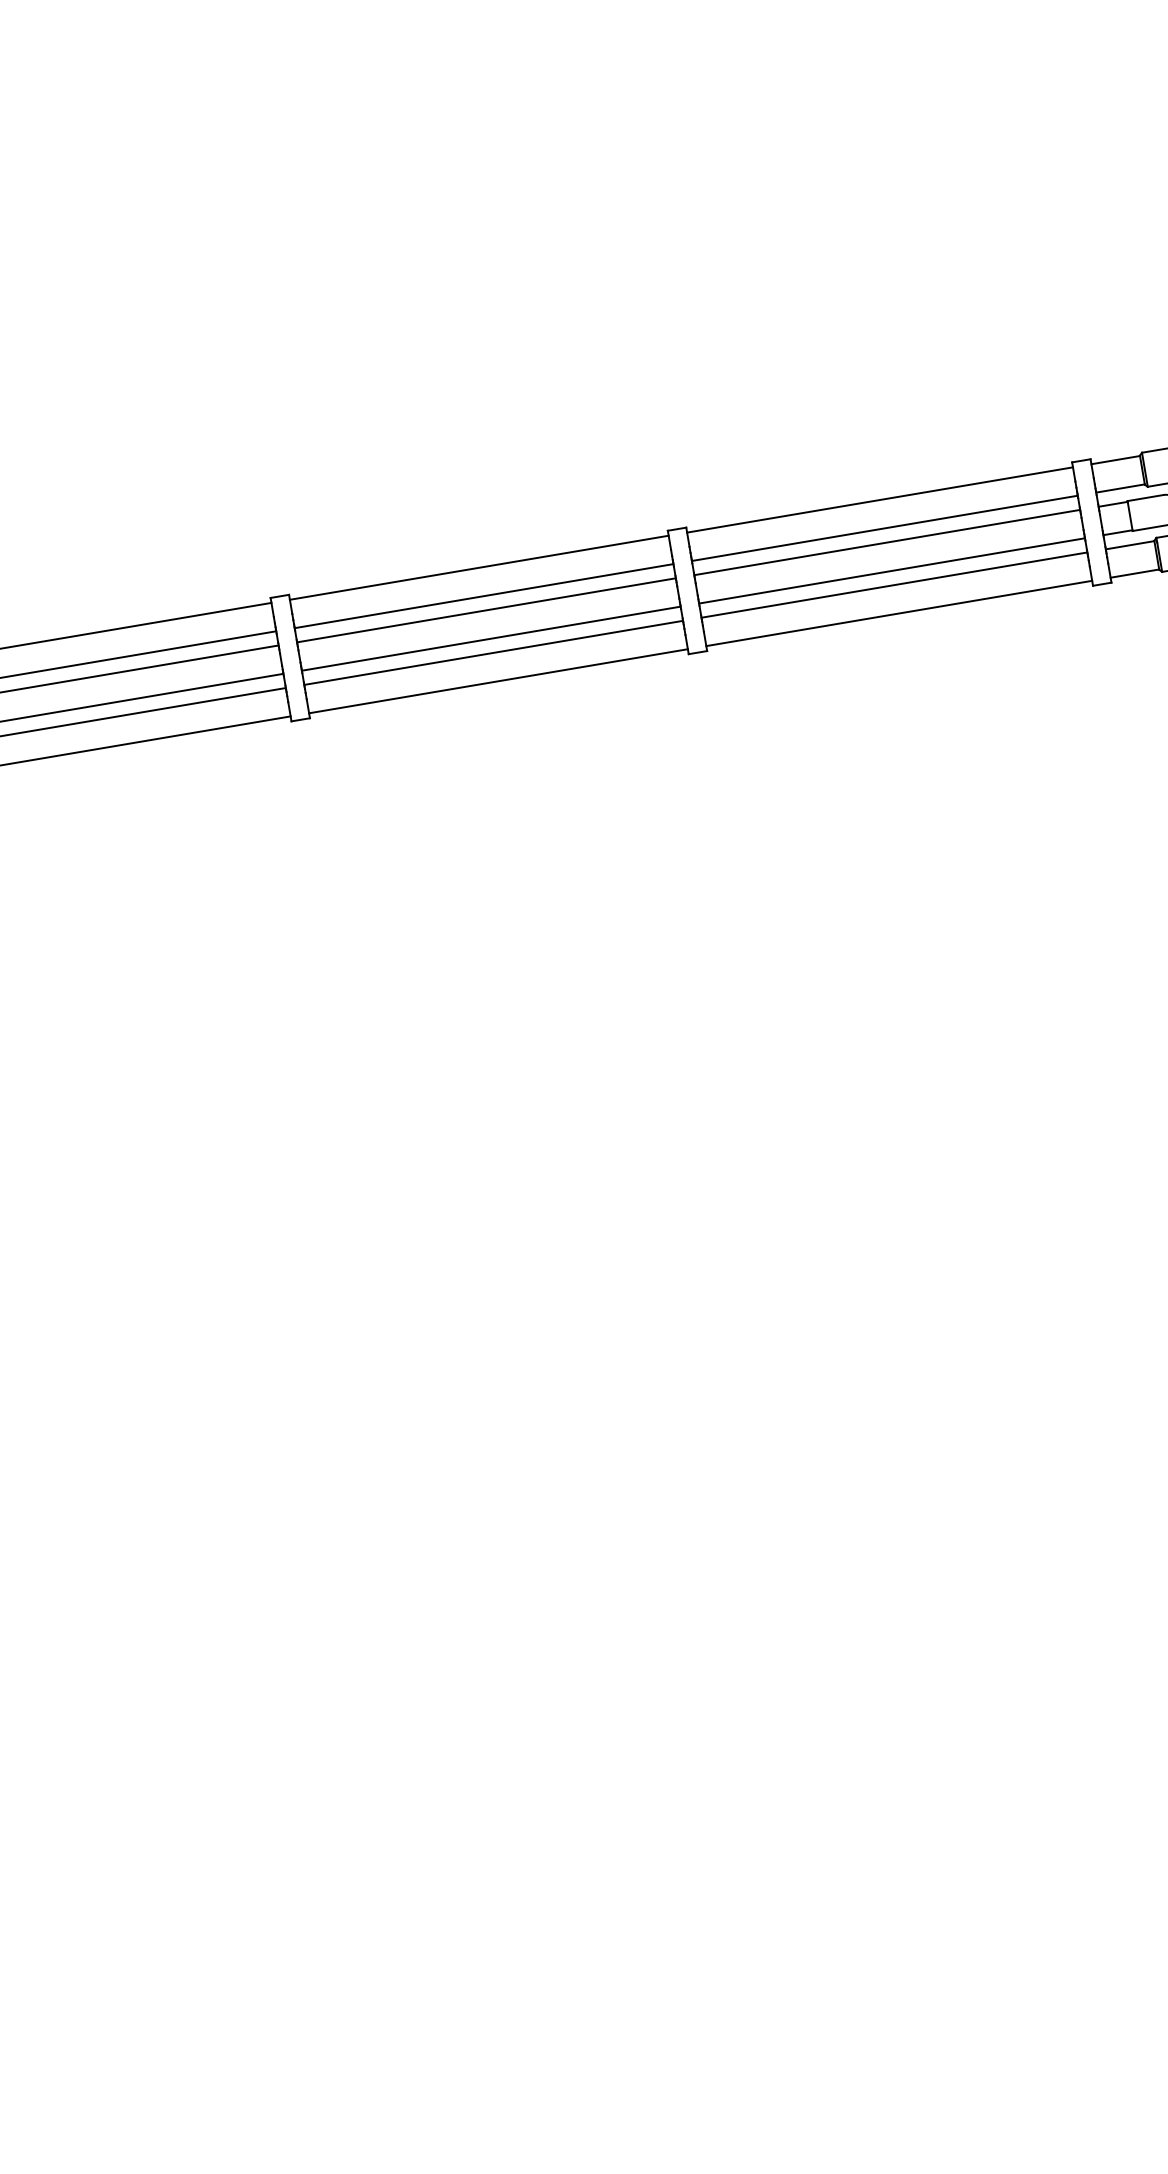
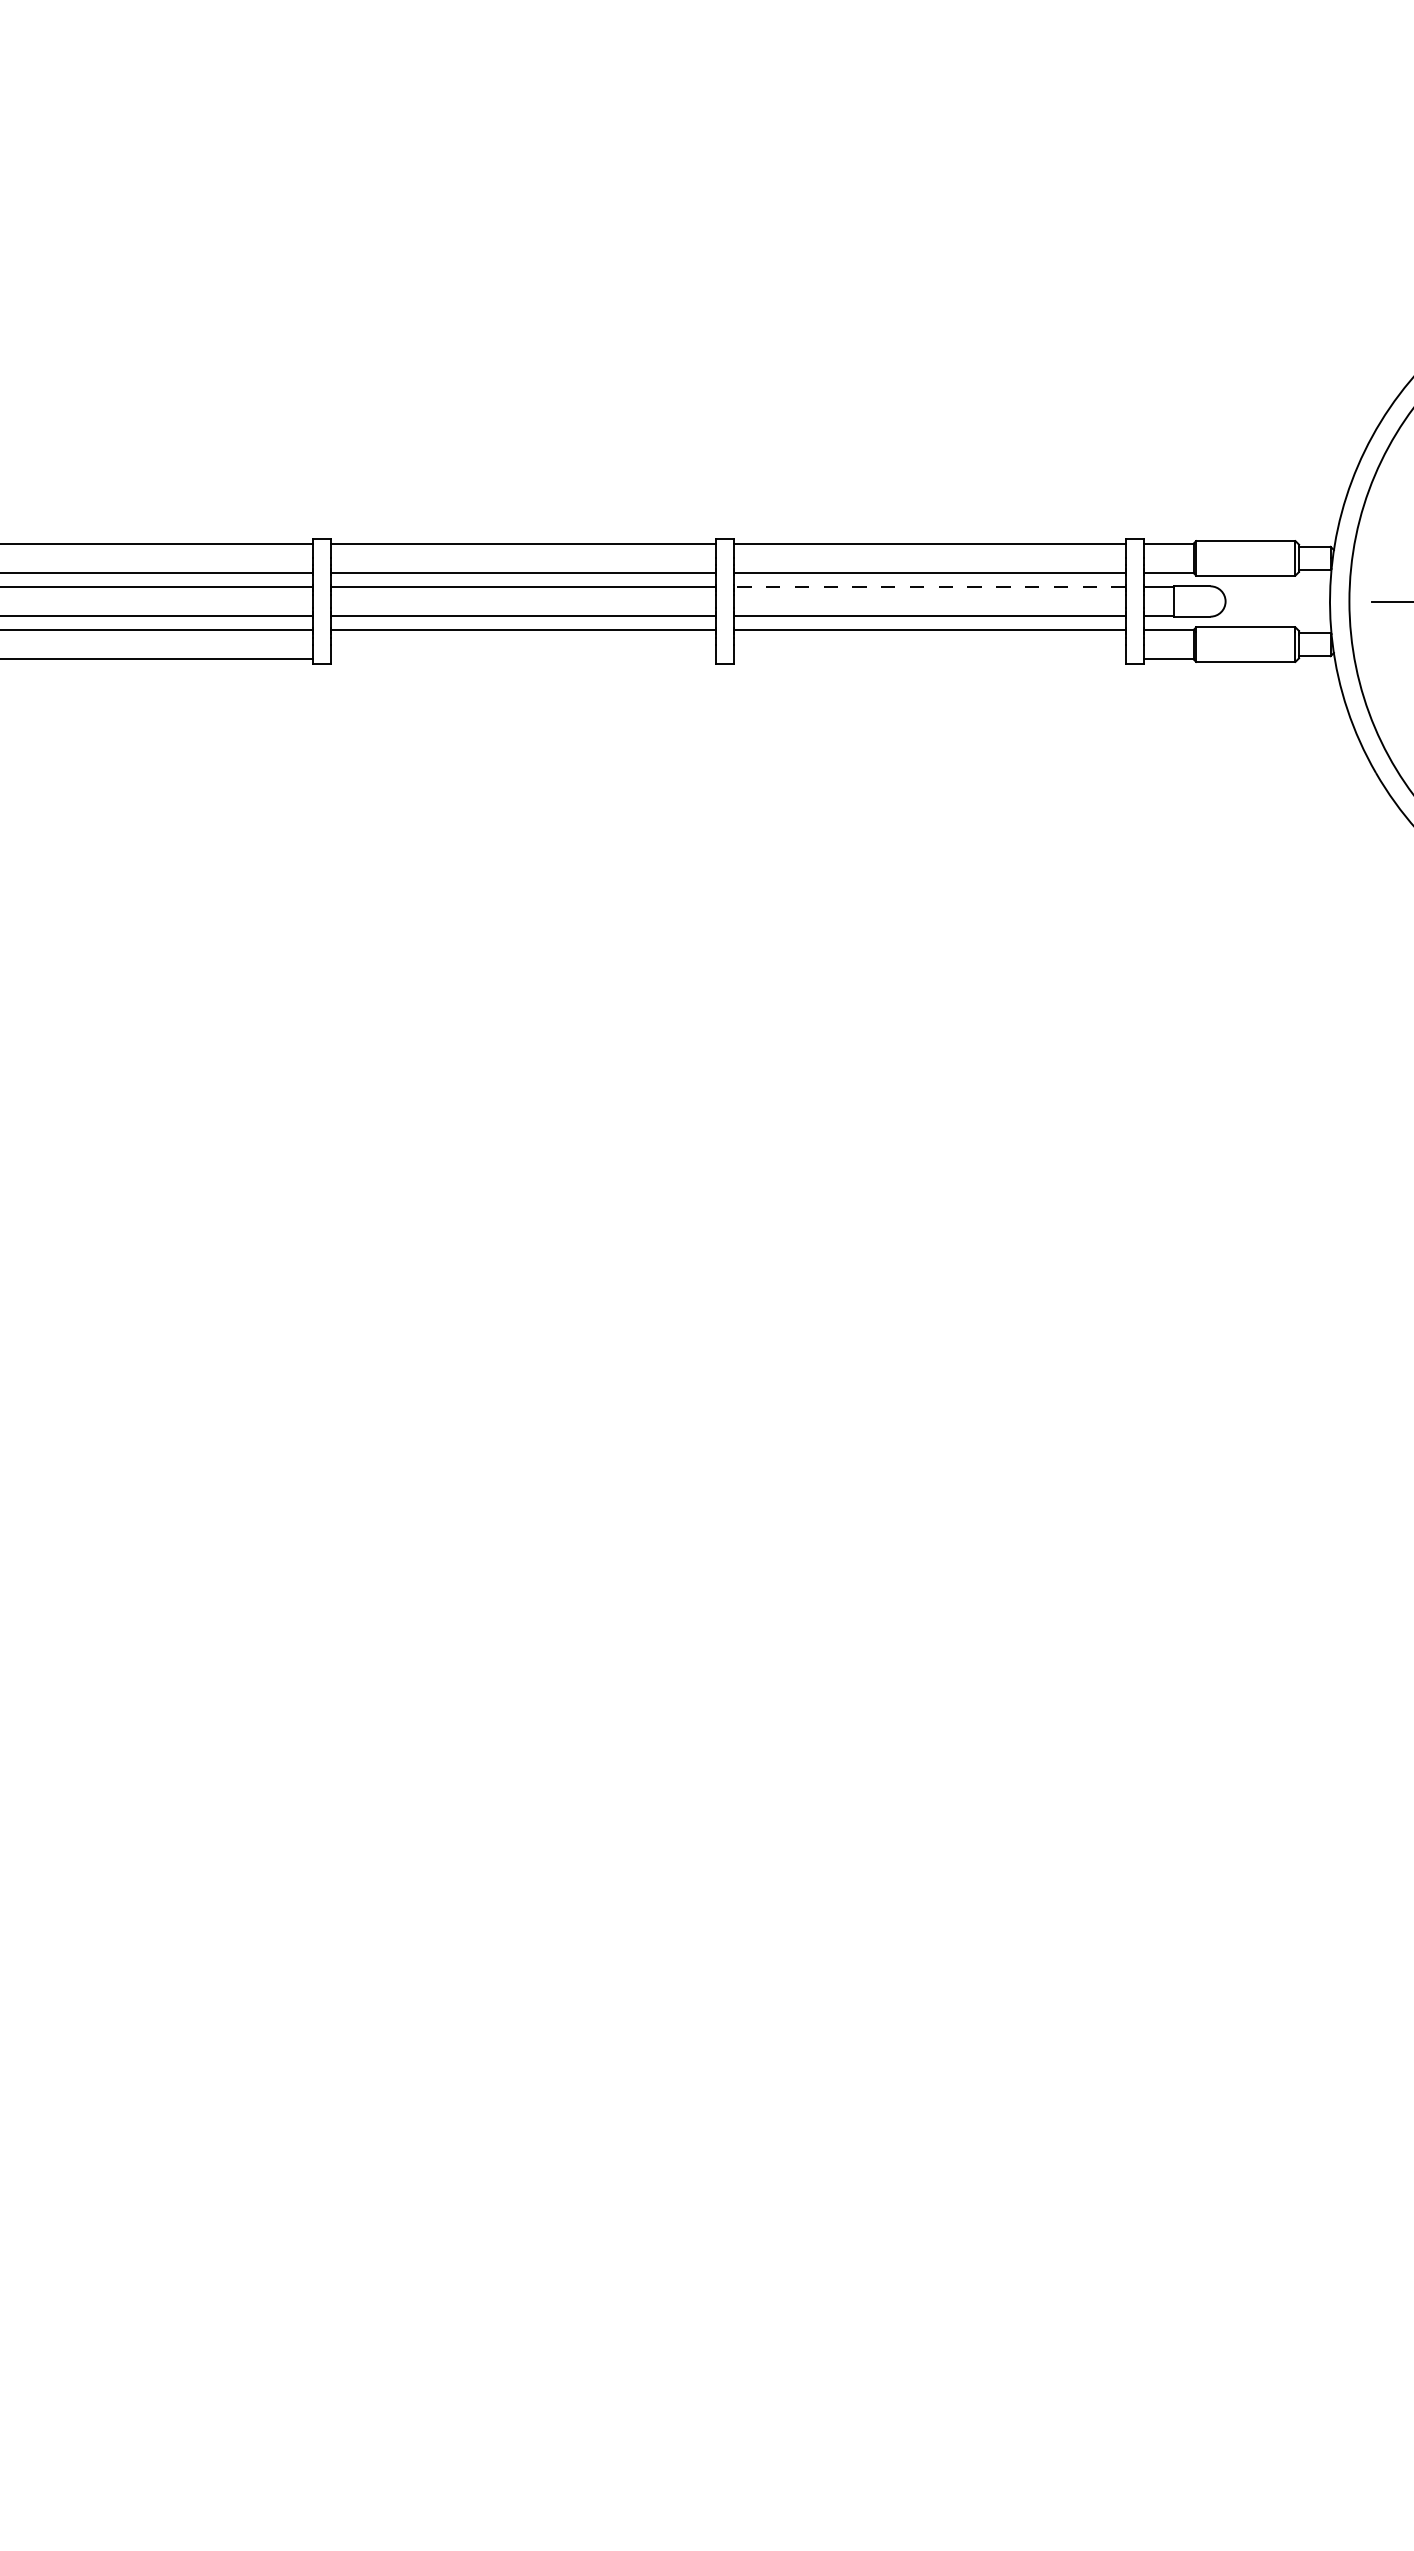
line: (887, 542) -> (930, 587), solid -> dashed
line: (898, 613) -> (929, 659), removed
line: (498, 681) -> (523, 659), removed

